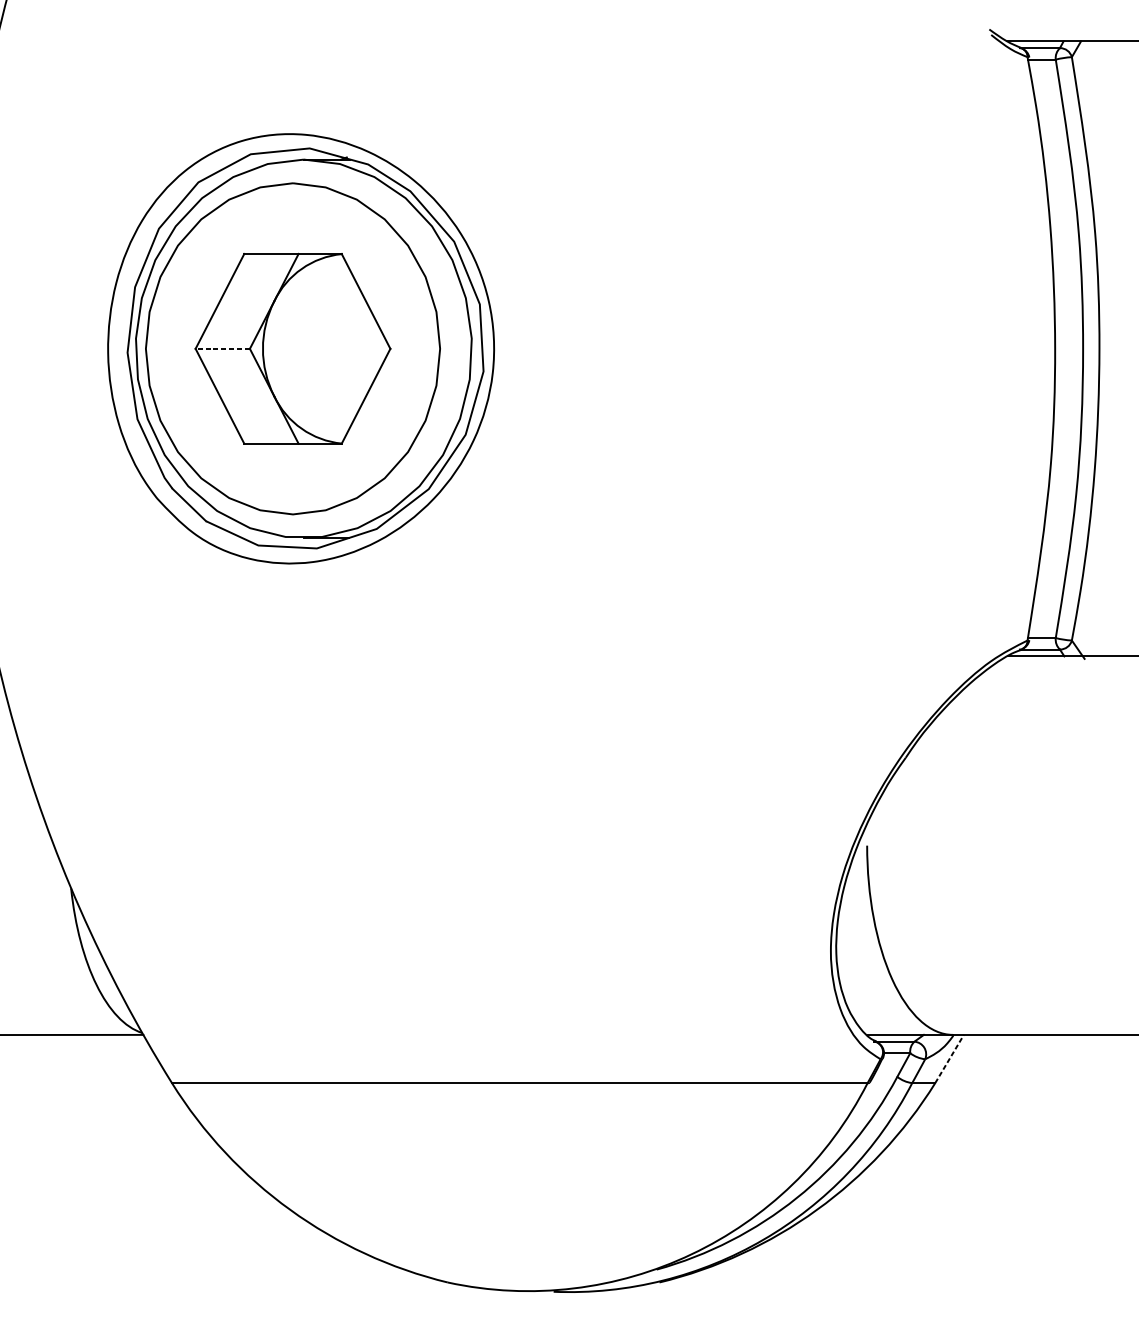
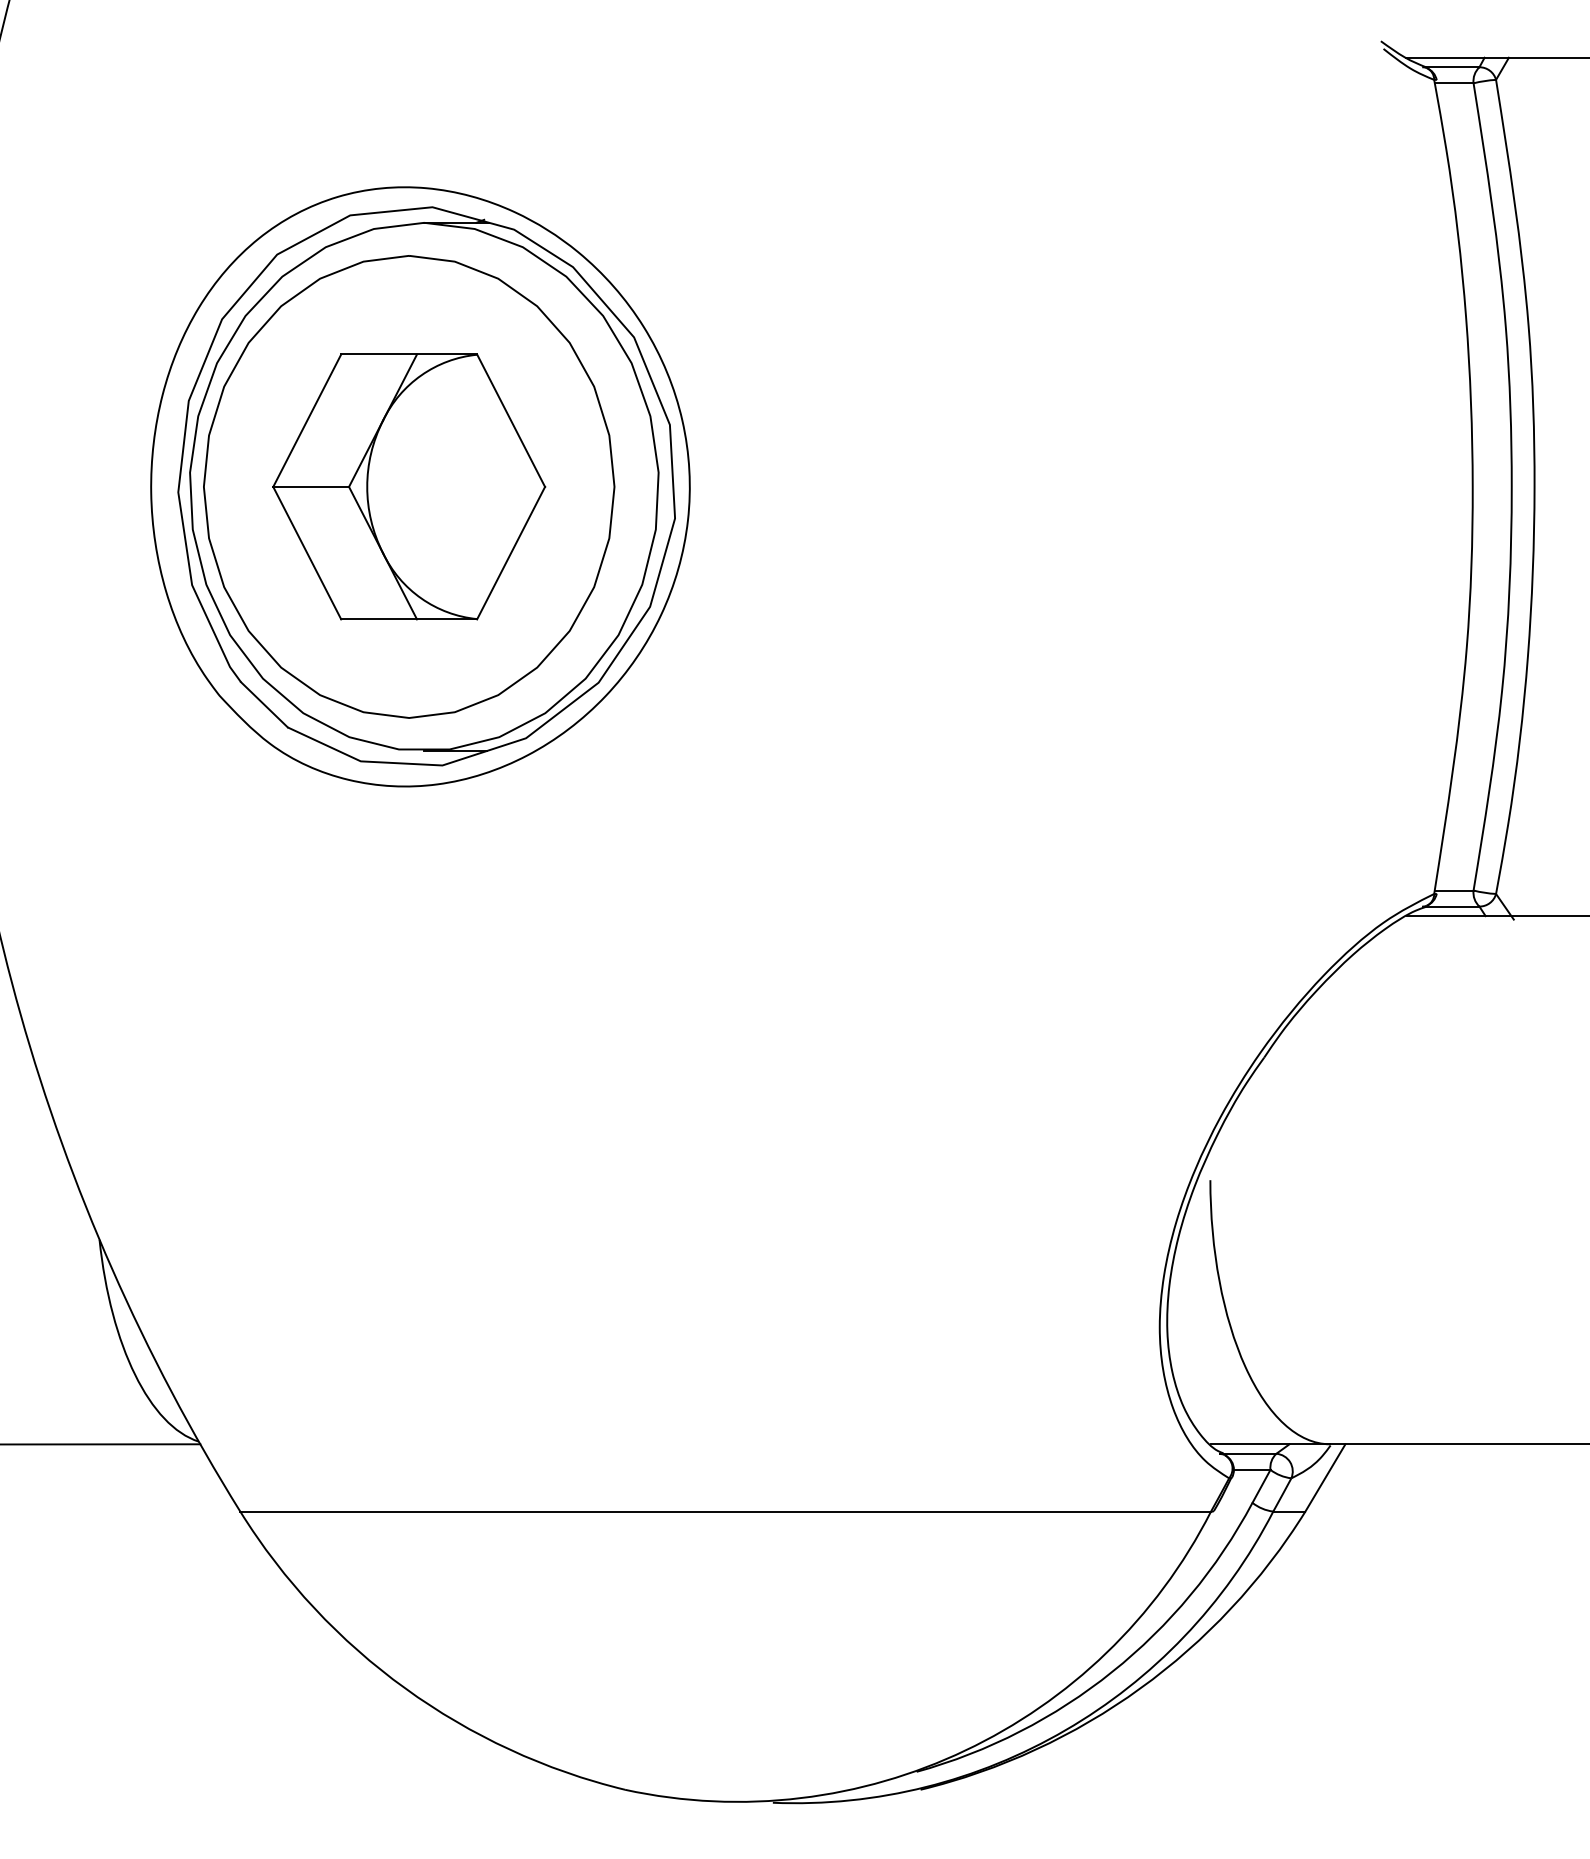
line: (223, 348) -> (311, 486), dashed -> solid
line: (949, 1058) -> (1325, 1477), dashed -> solid

